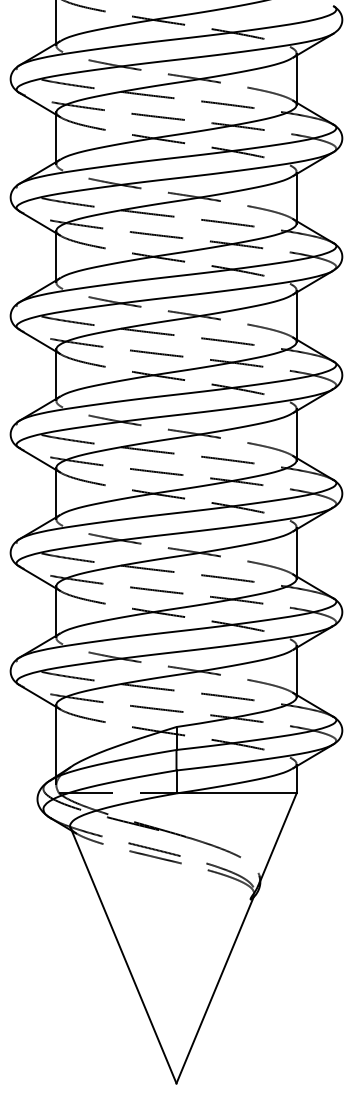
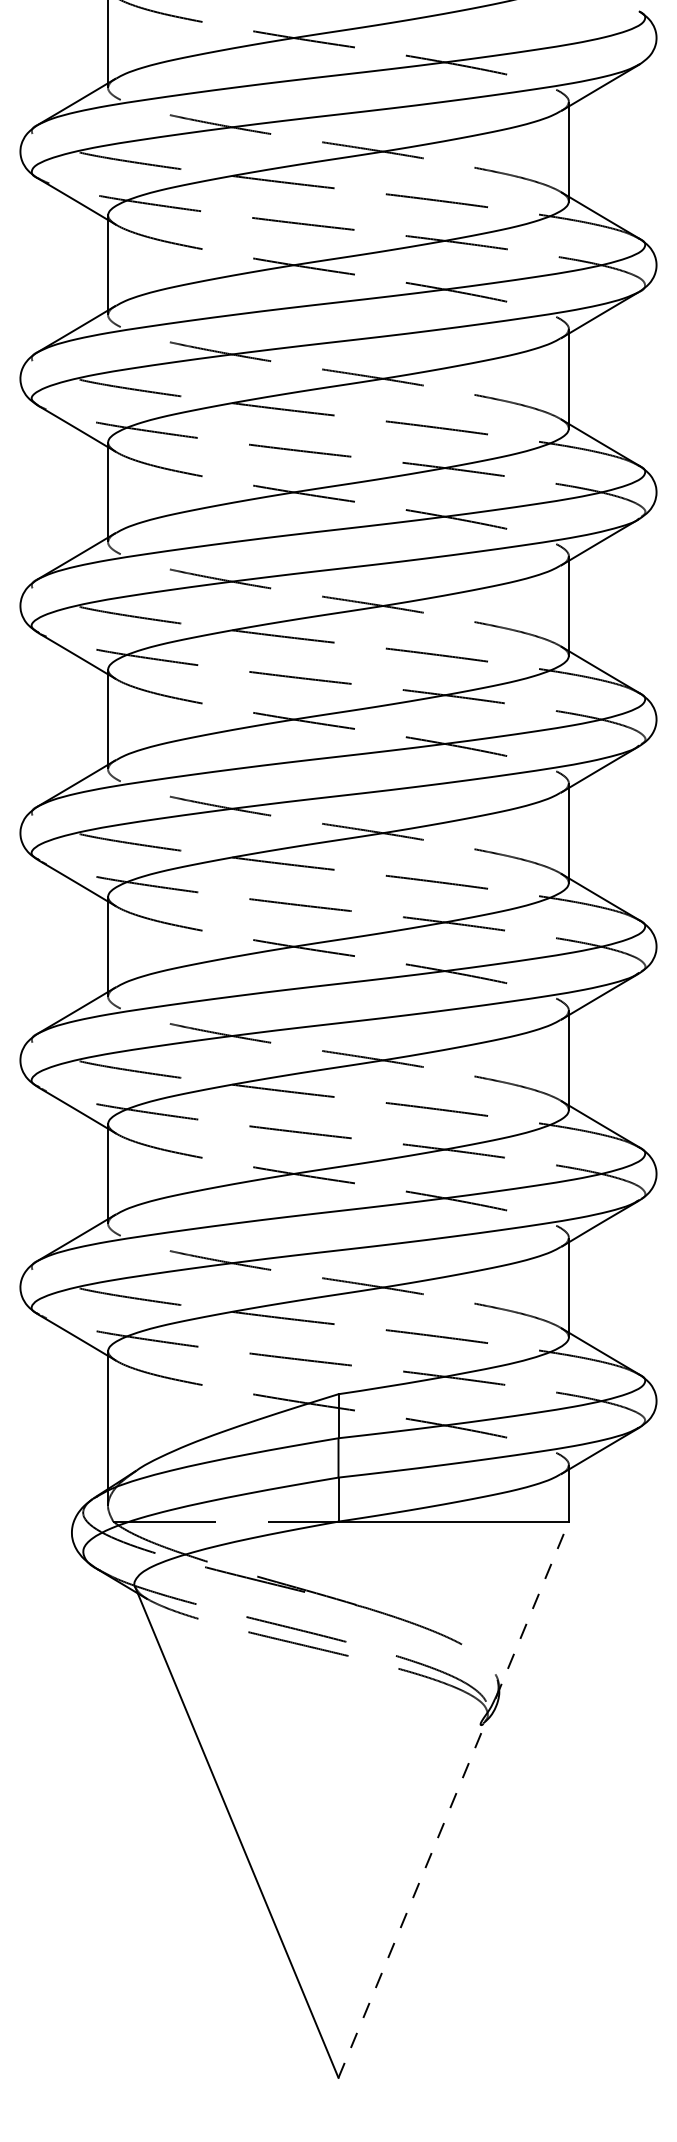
line: (277, 839) -> (532, 1609), solid -> dashed
line: (215, 989) -> (413, 1897), solid -> dashed

